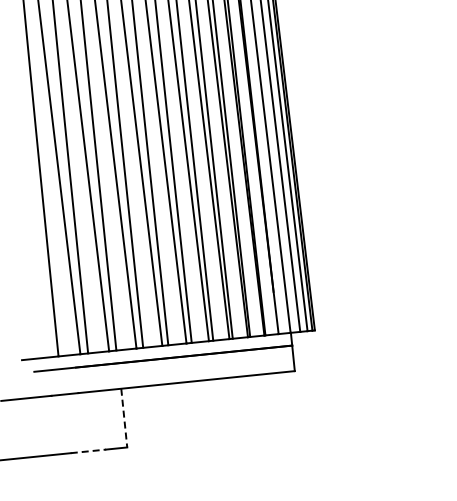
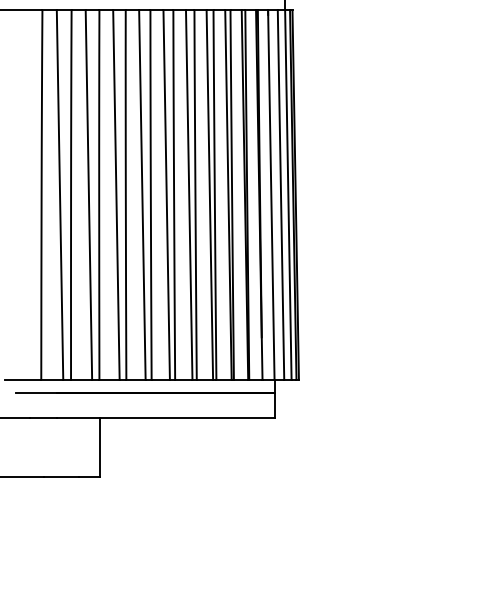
line: (124, 418) -> (100, 448), dashed -> solid
line: (88, 451) -> (61, 477), dashed -> solid

